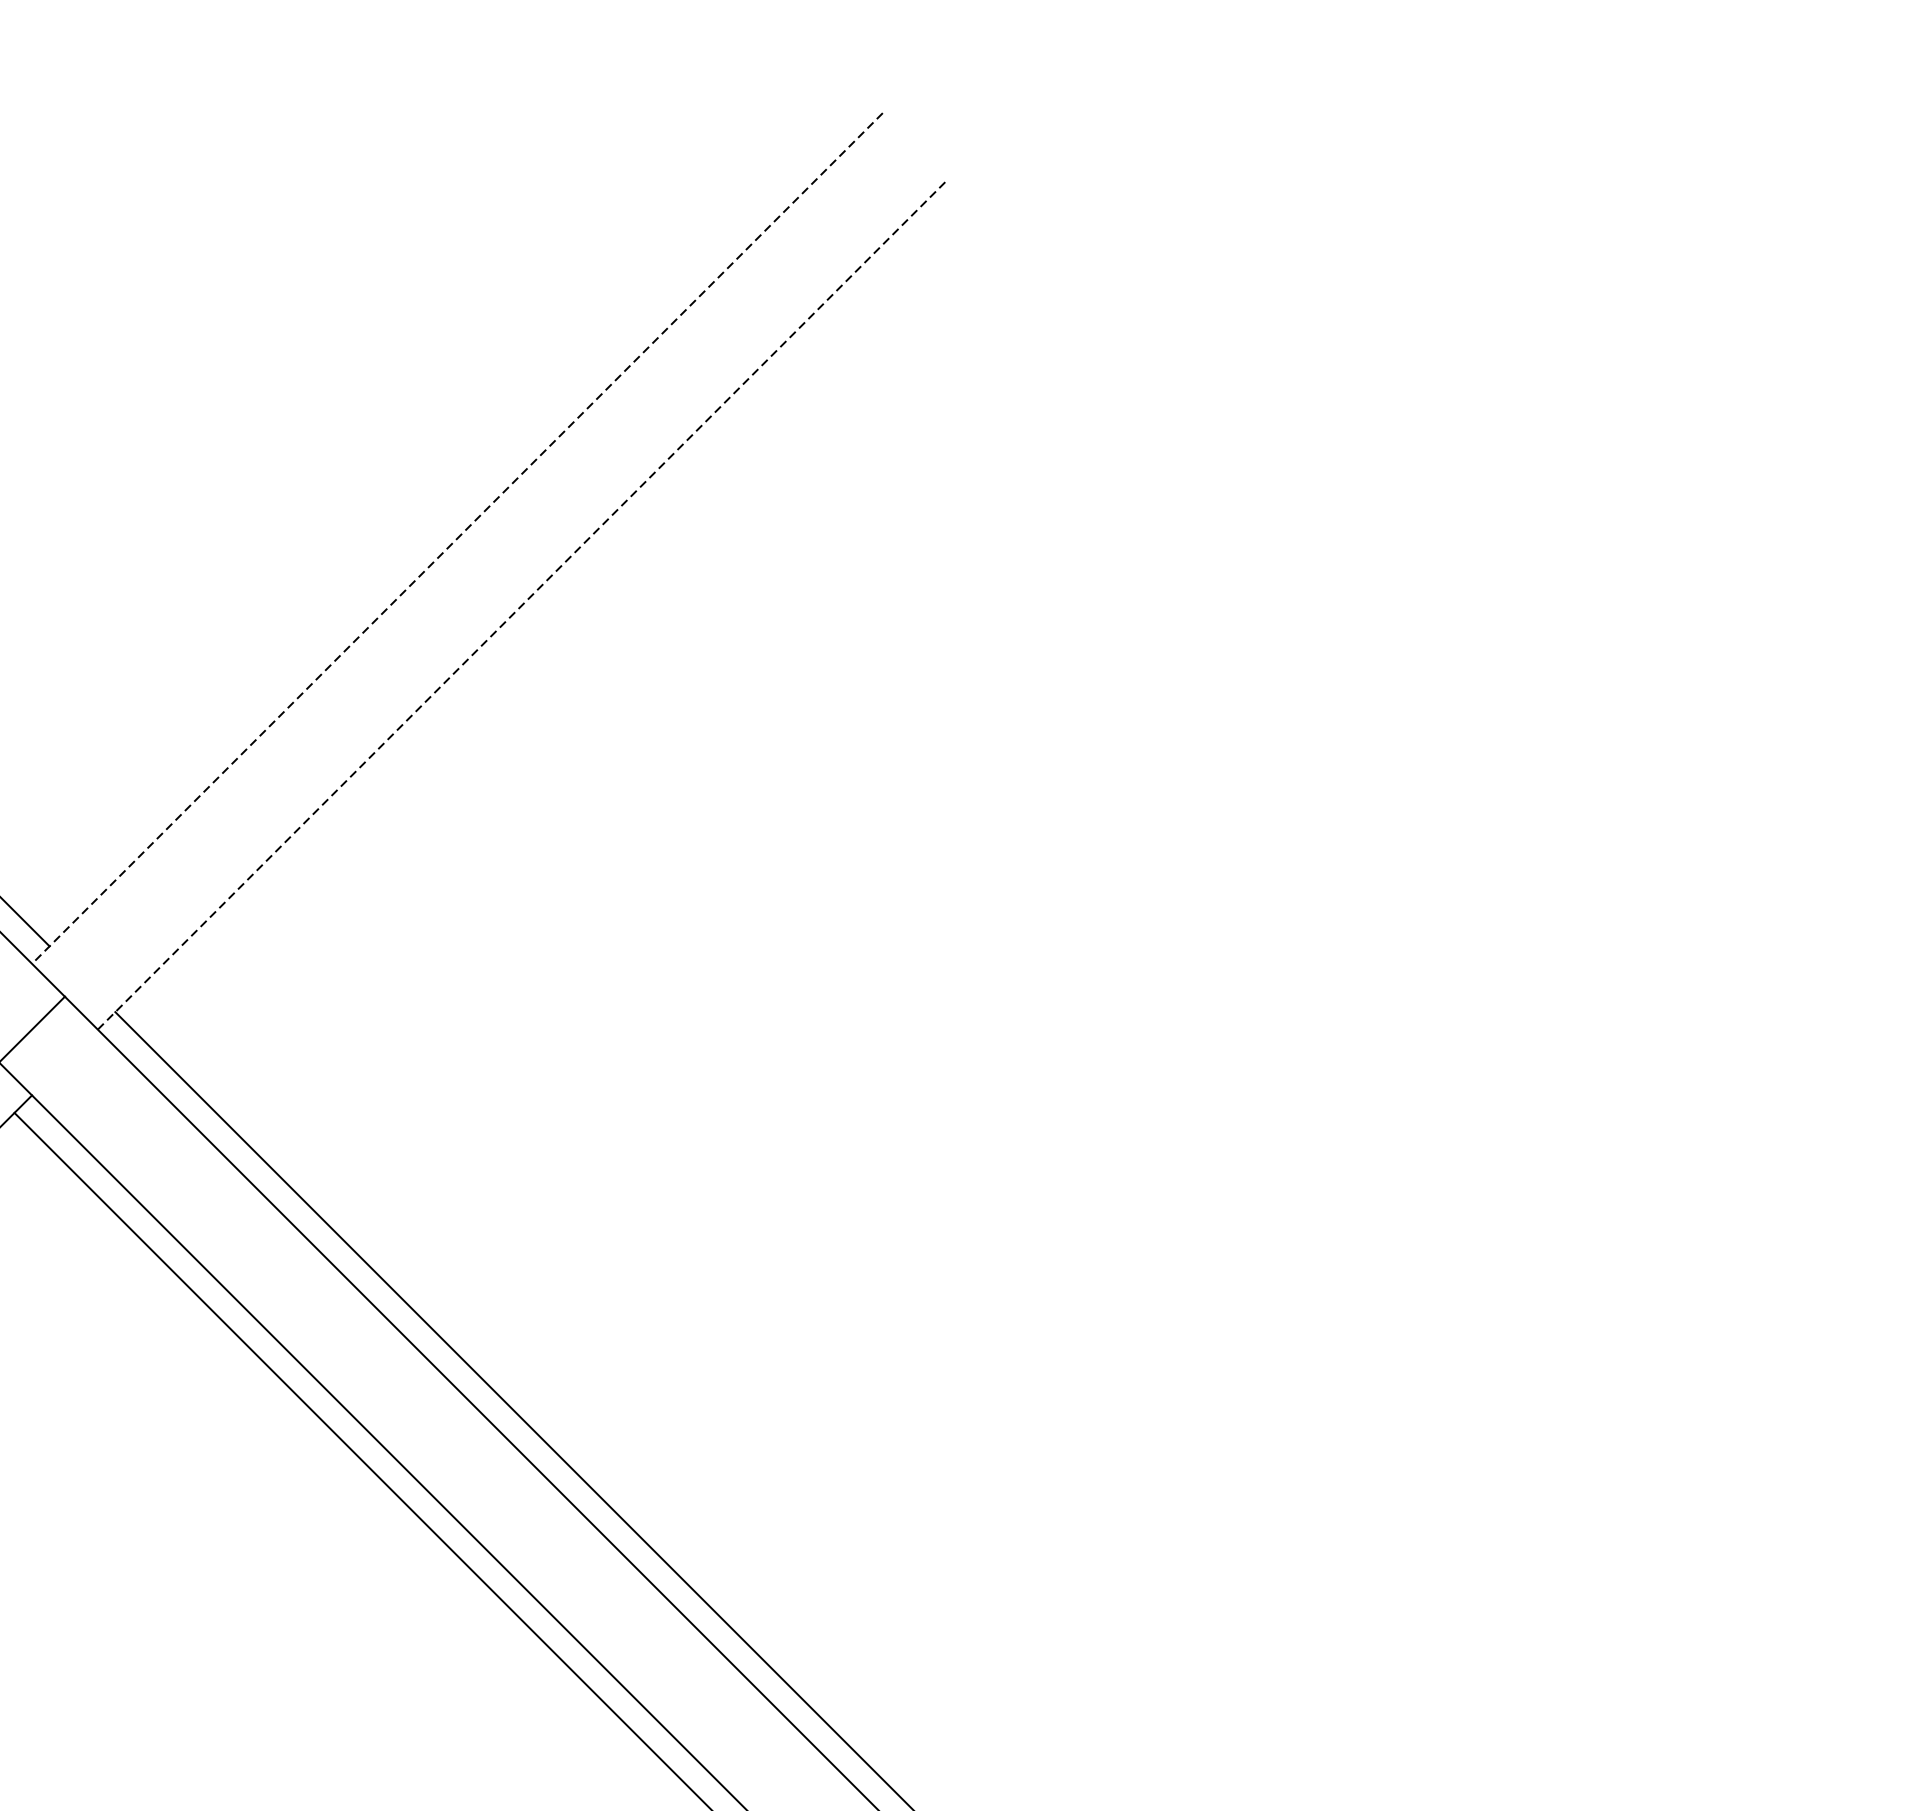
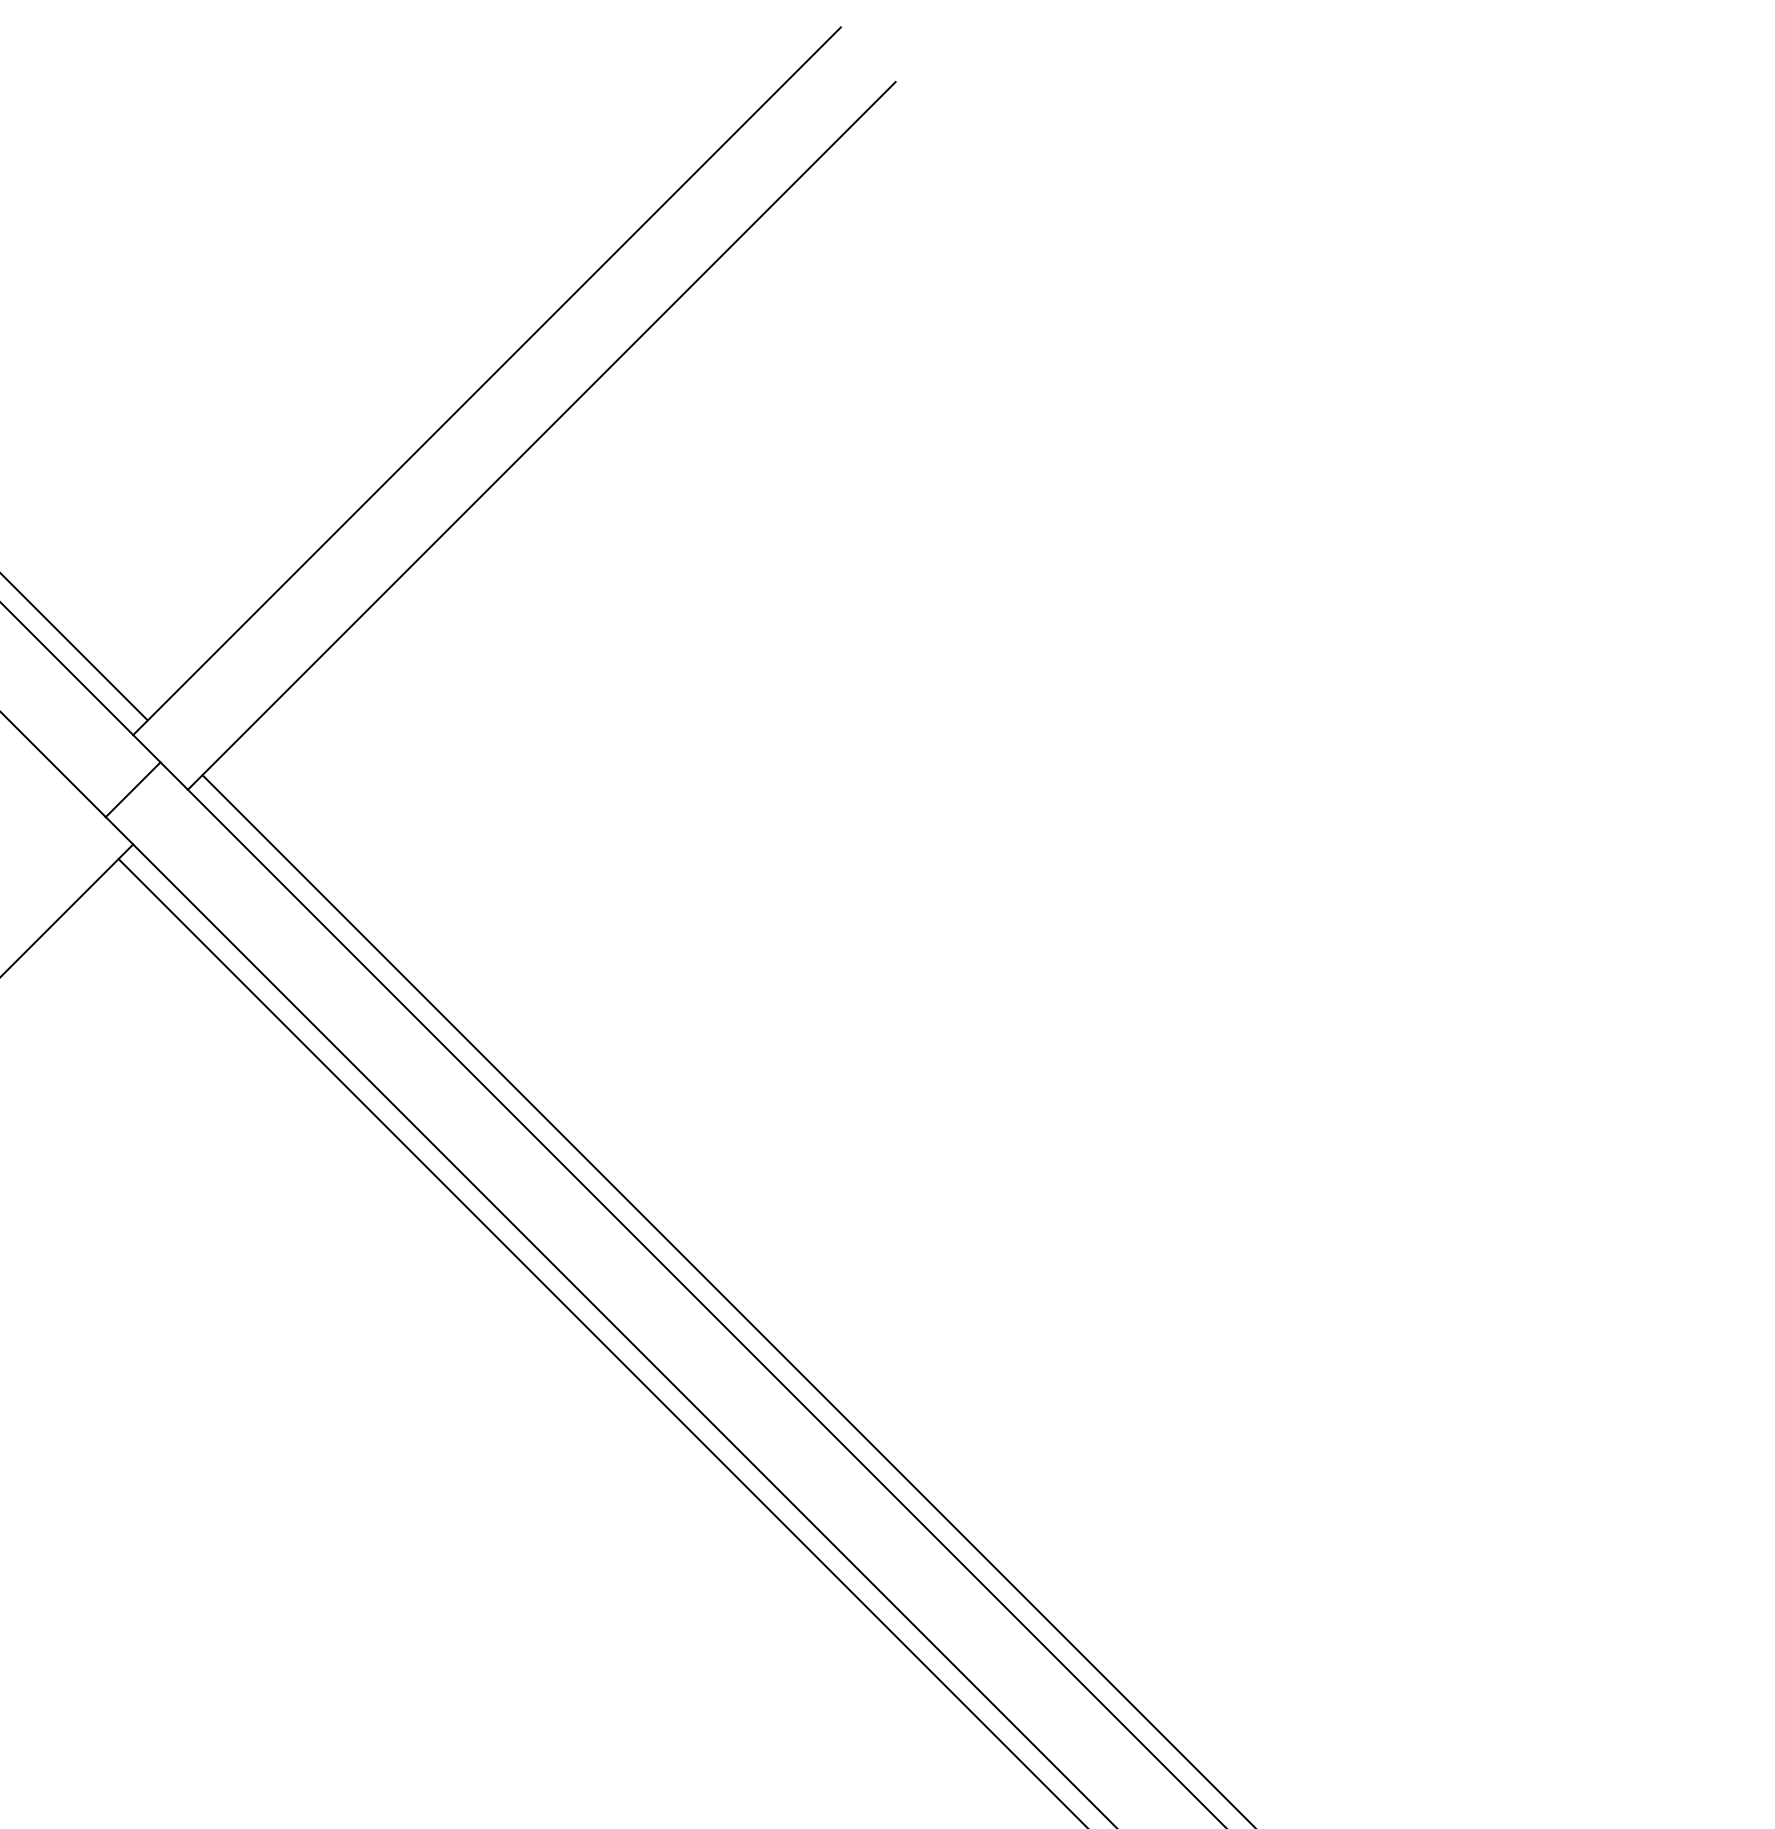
line: (456, 538) -> (486, 381), dashed -> solid
line: (524, 603) -> (542, 435), dashed -> solid

